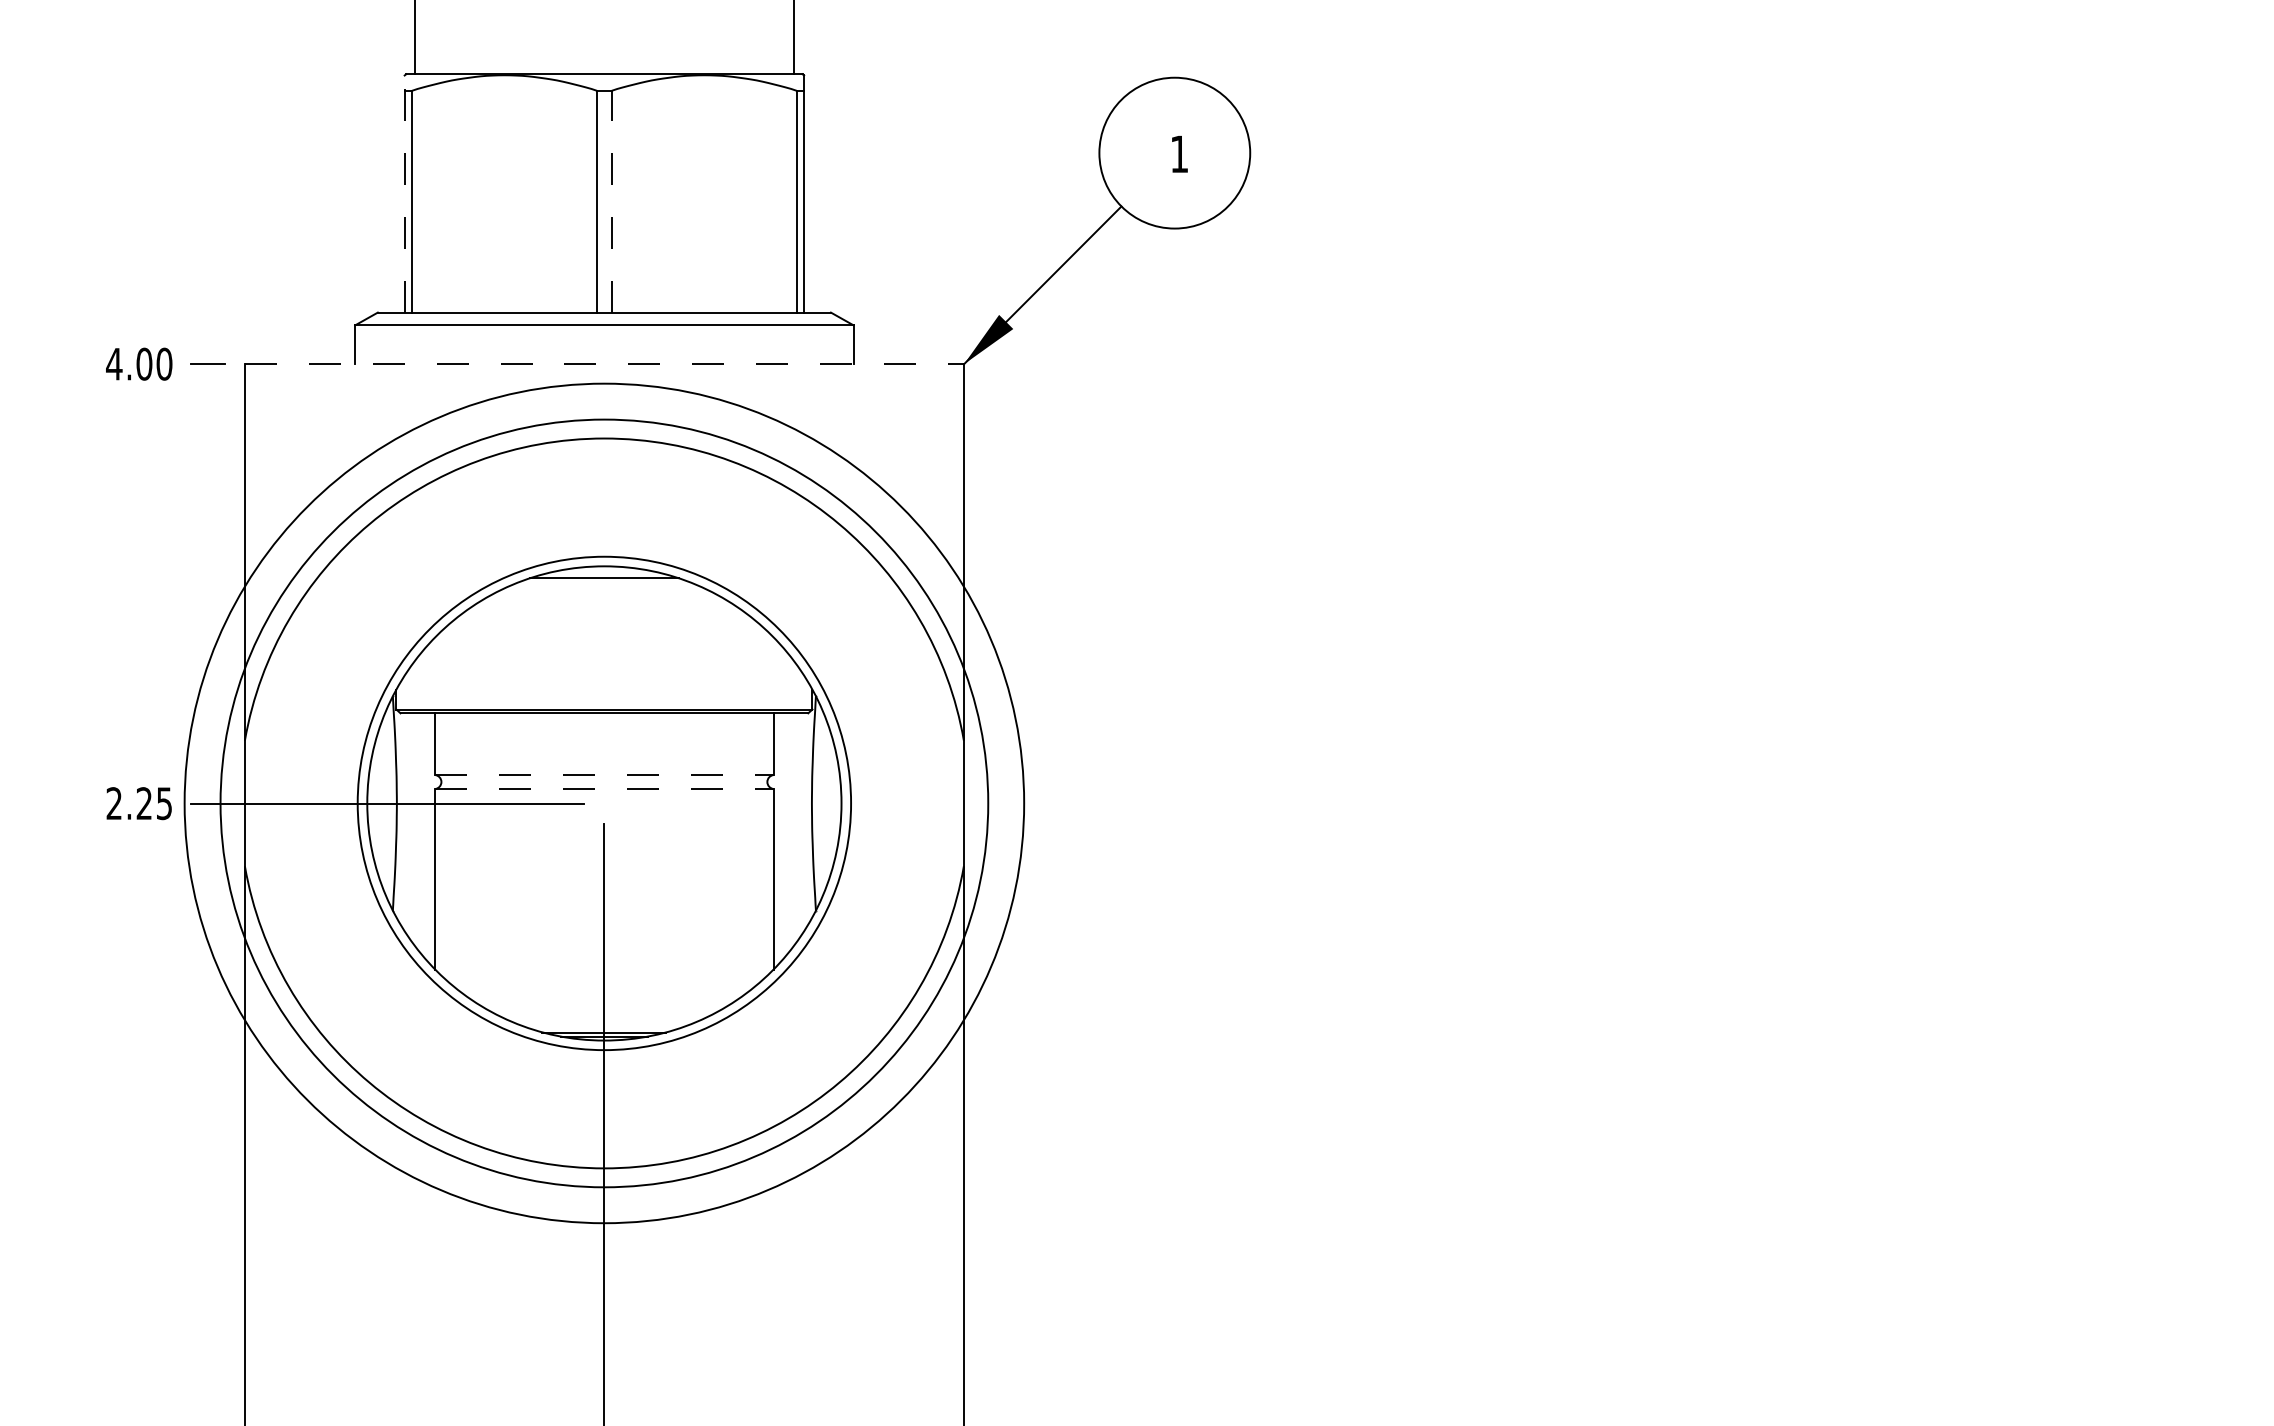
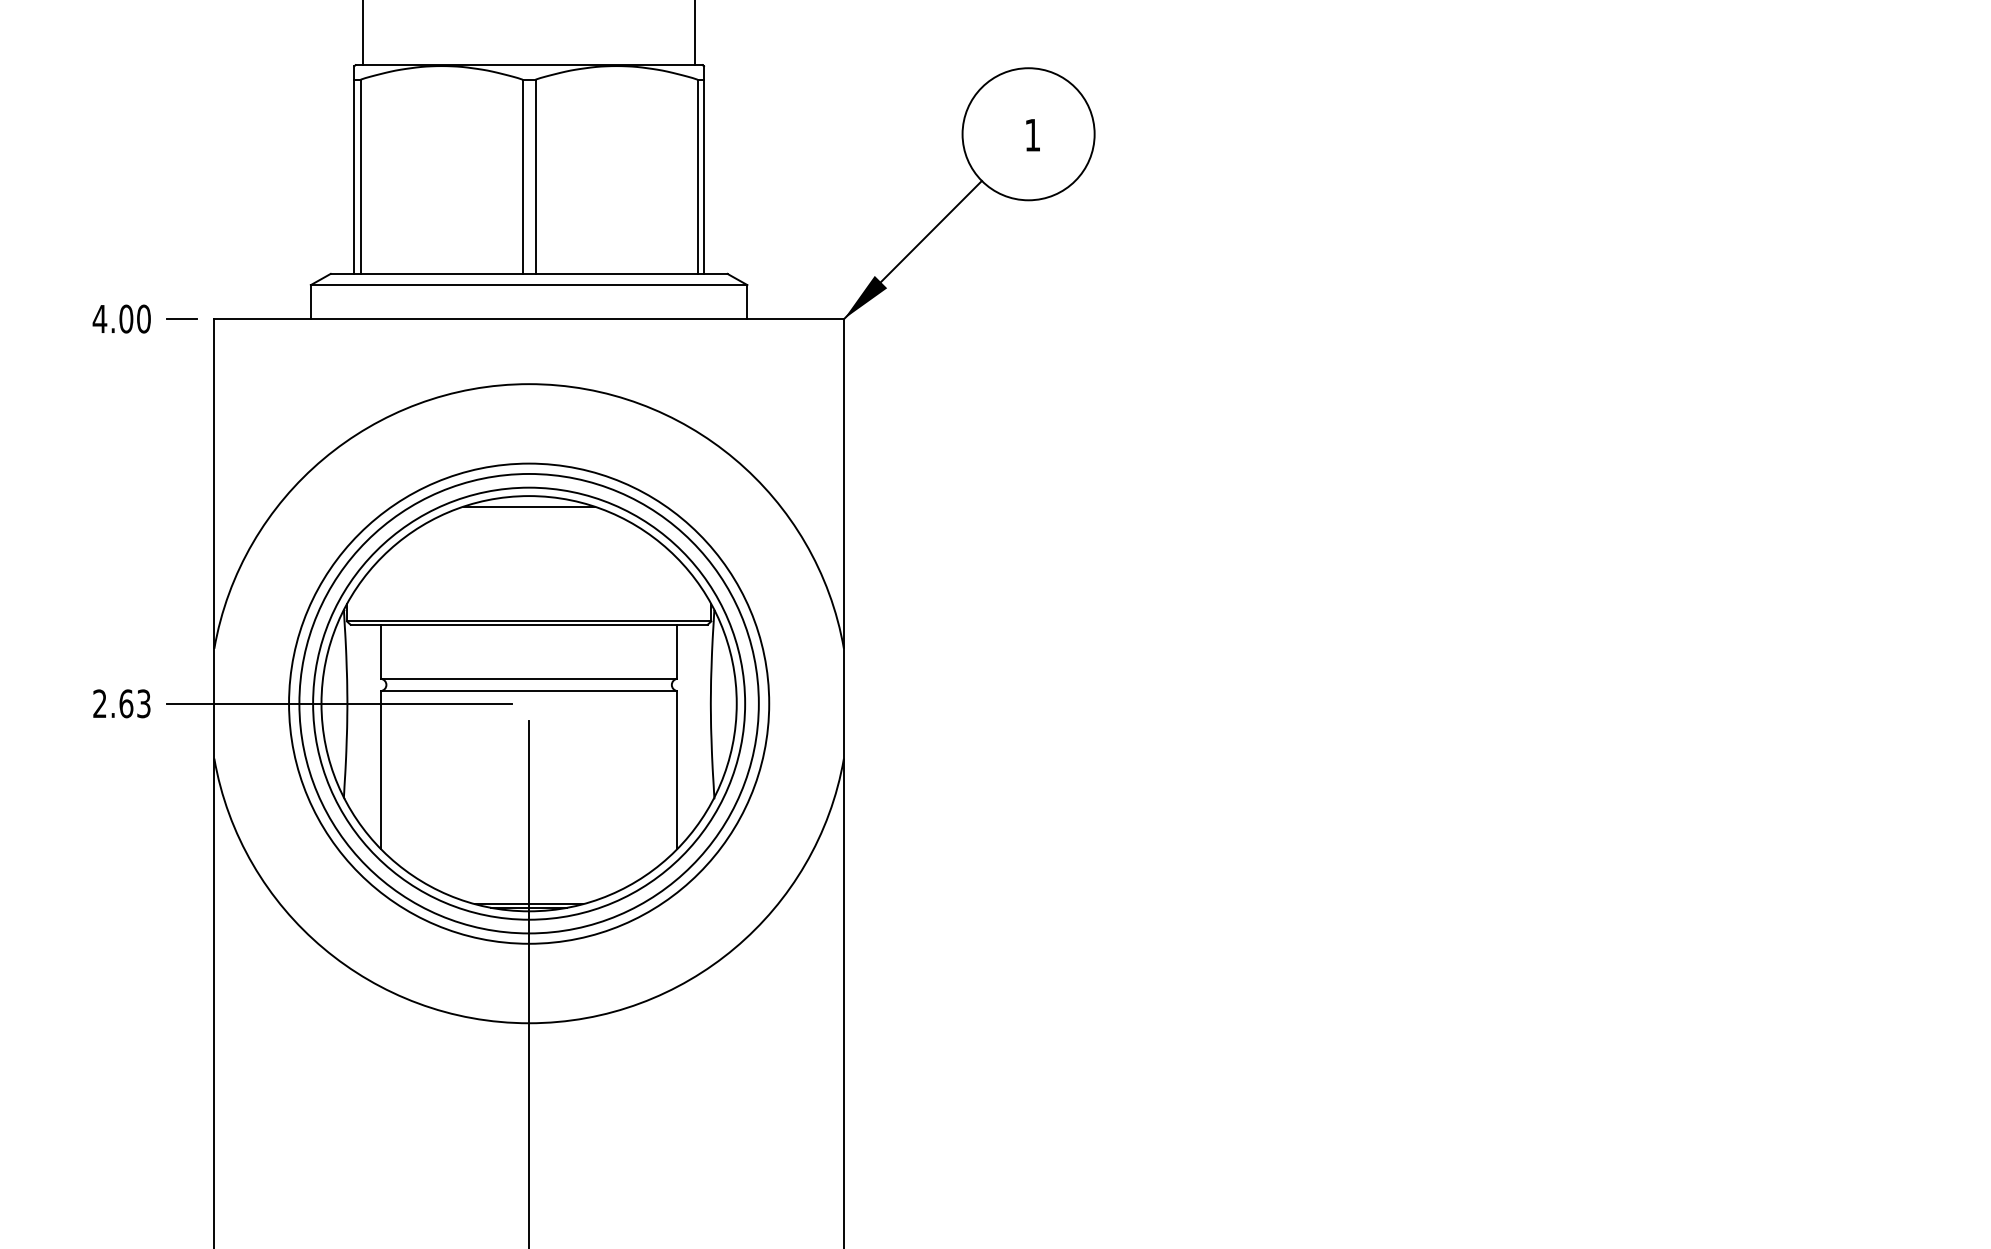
line: (404, 193) -> (354, 169), dashed -> solid
line: (611, 201) -> (535, 176), dashed -> solid
line: (604, 364) -> (529, 319), dashed -> solid
line: (604, 774) -> (529, 678), dashed -> solid
line: (604, 788) -> (529, 690), dashed -> solid
text: (153, 803) -> (134, 703), 2.25 -> 2.63
circle: (603, 803) -> (528, 703), size x0.62
circle: (604, 803) -> (529, 703), size x0.71

